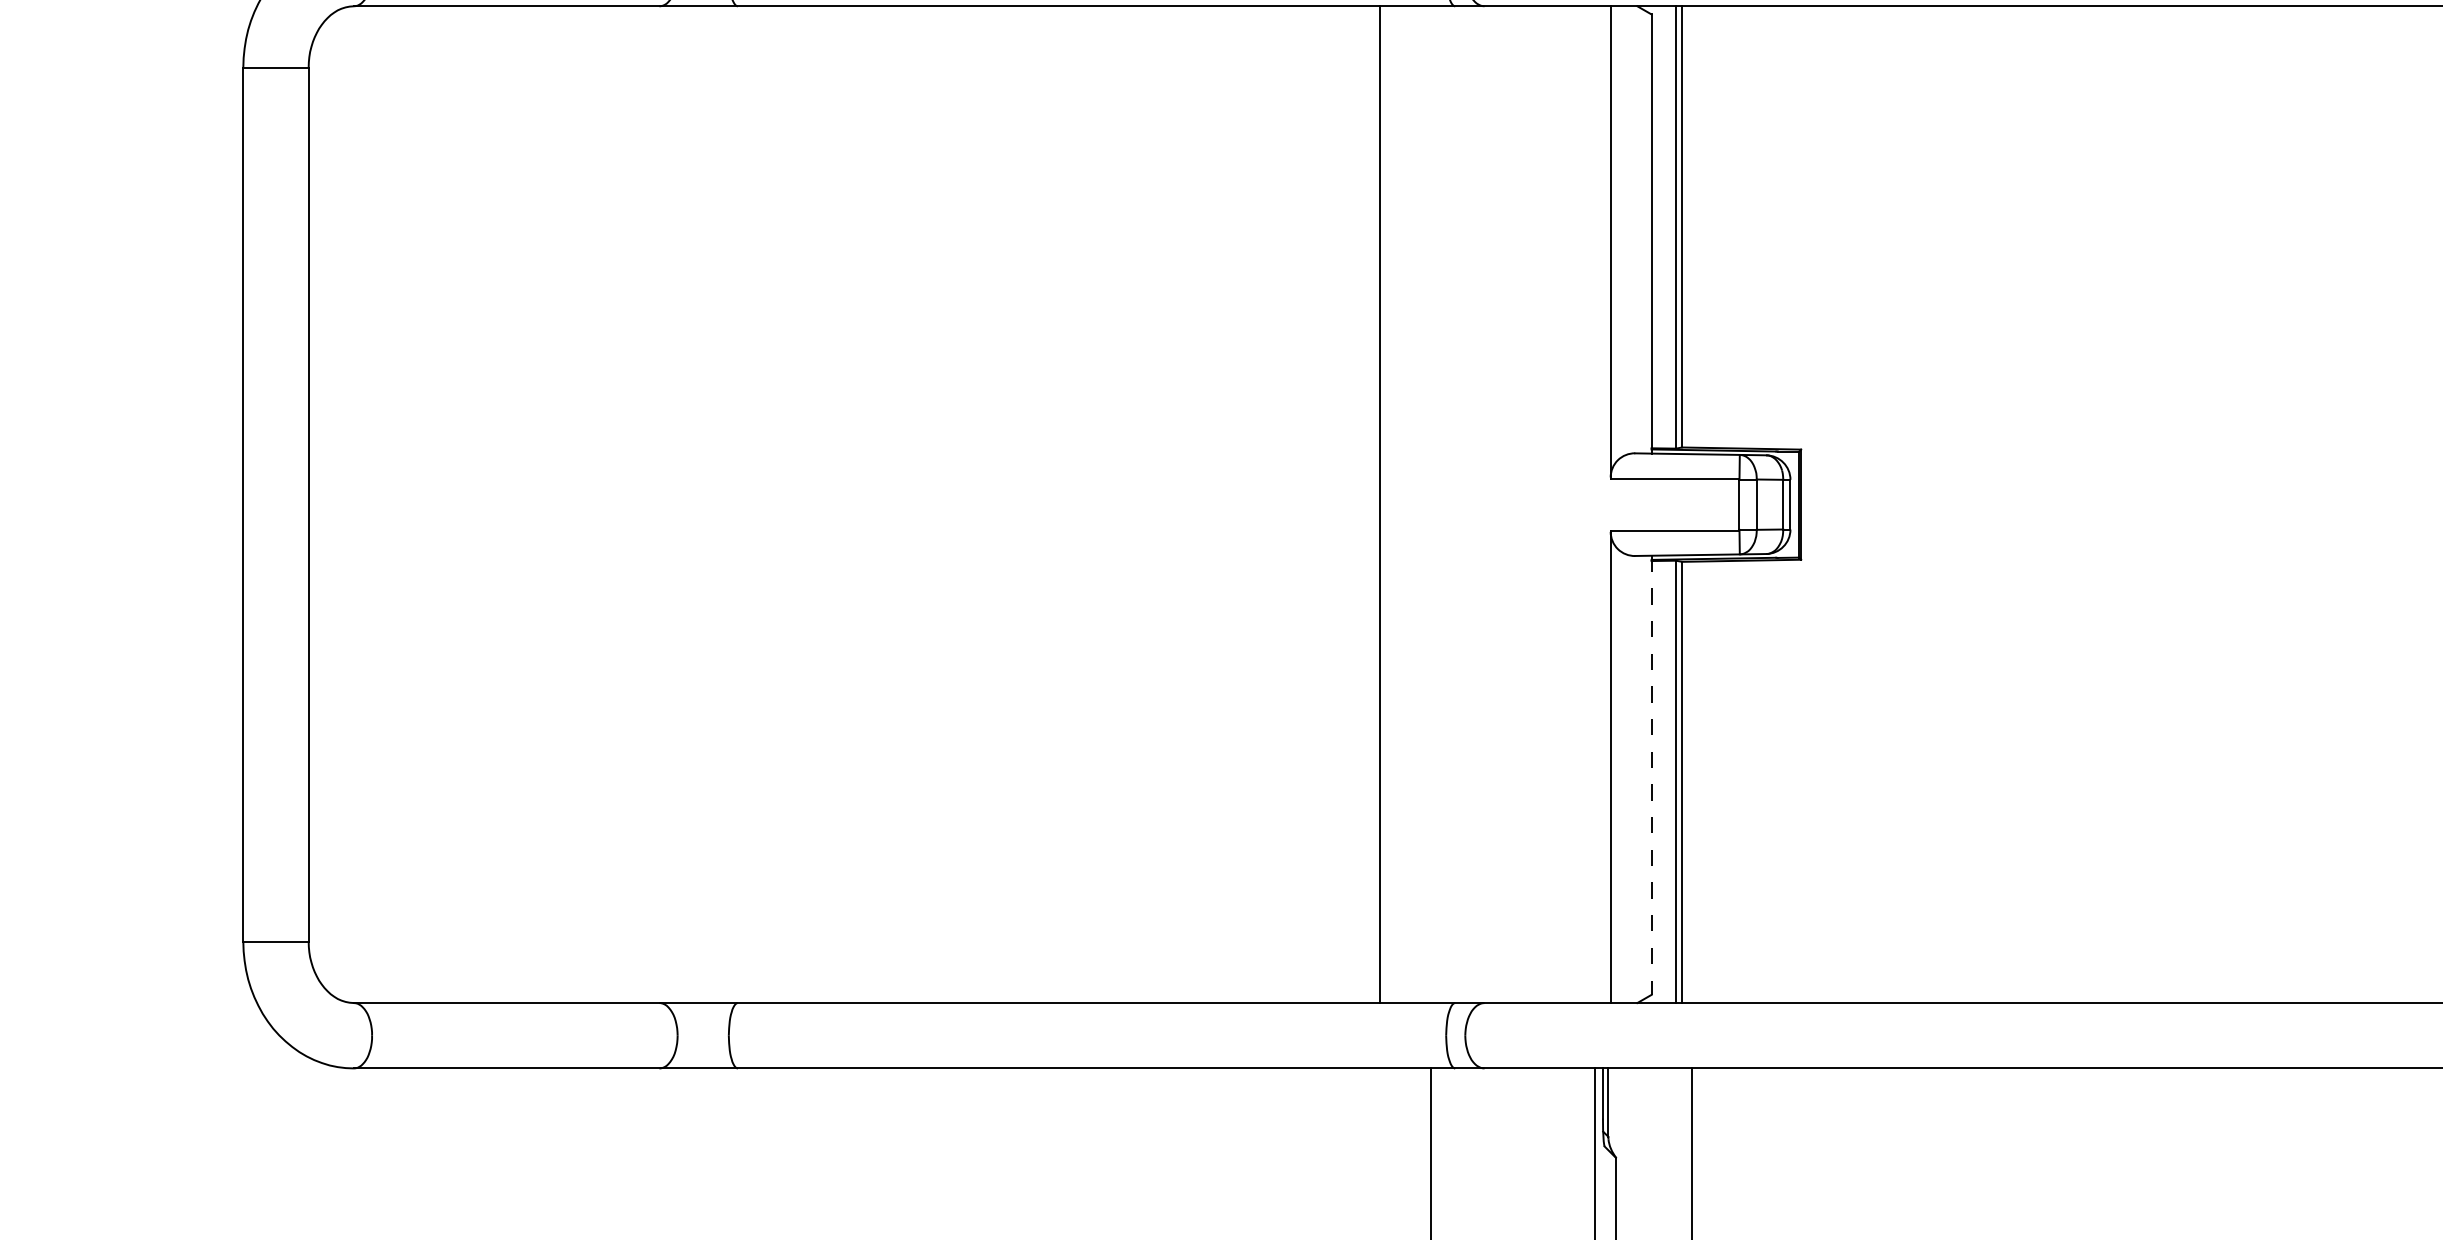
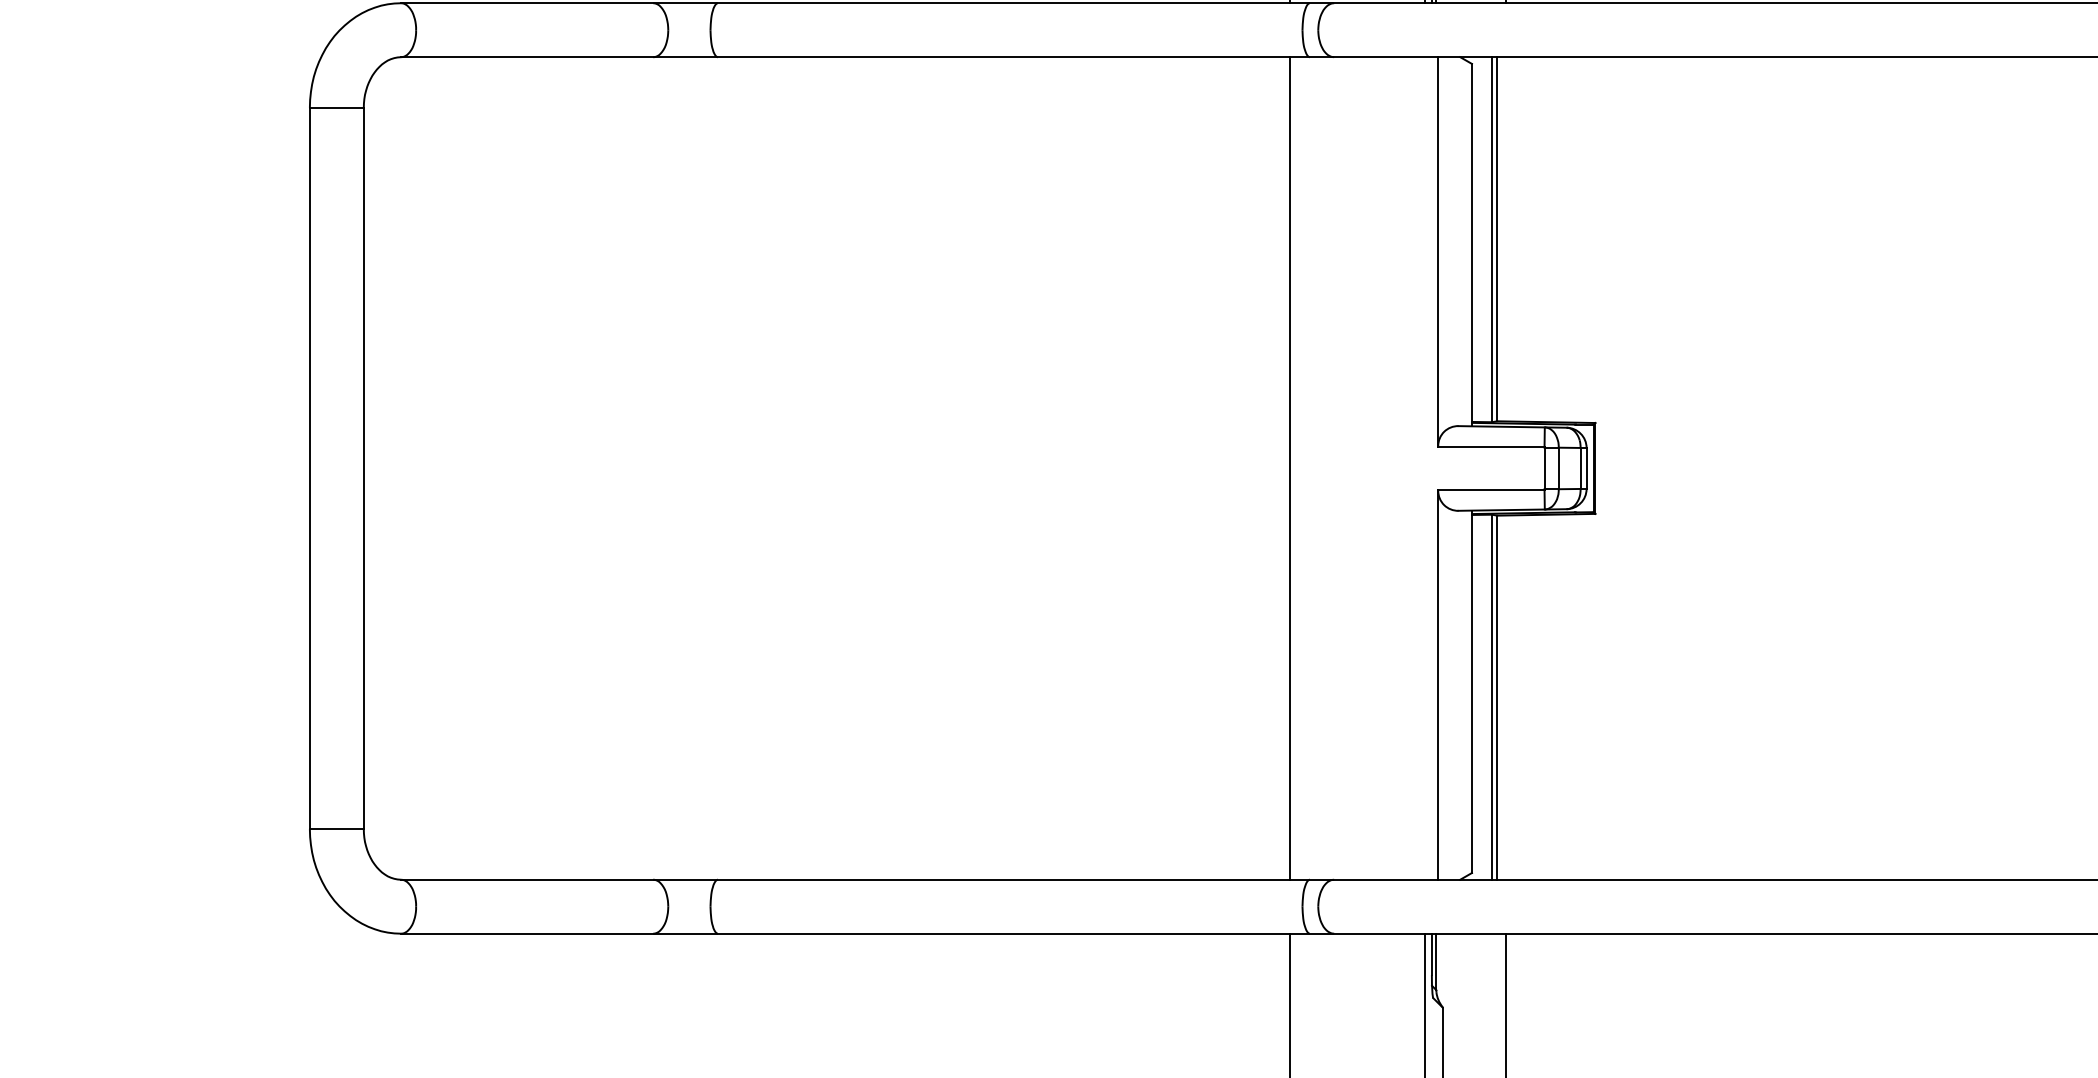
line: (1379, 504) -> (1289, 468), moved
line: (1650, 776) -> (1471, 692), dashed -> solid

